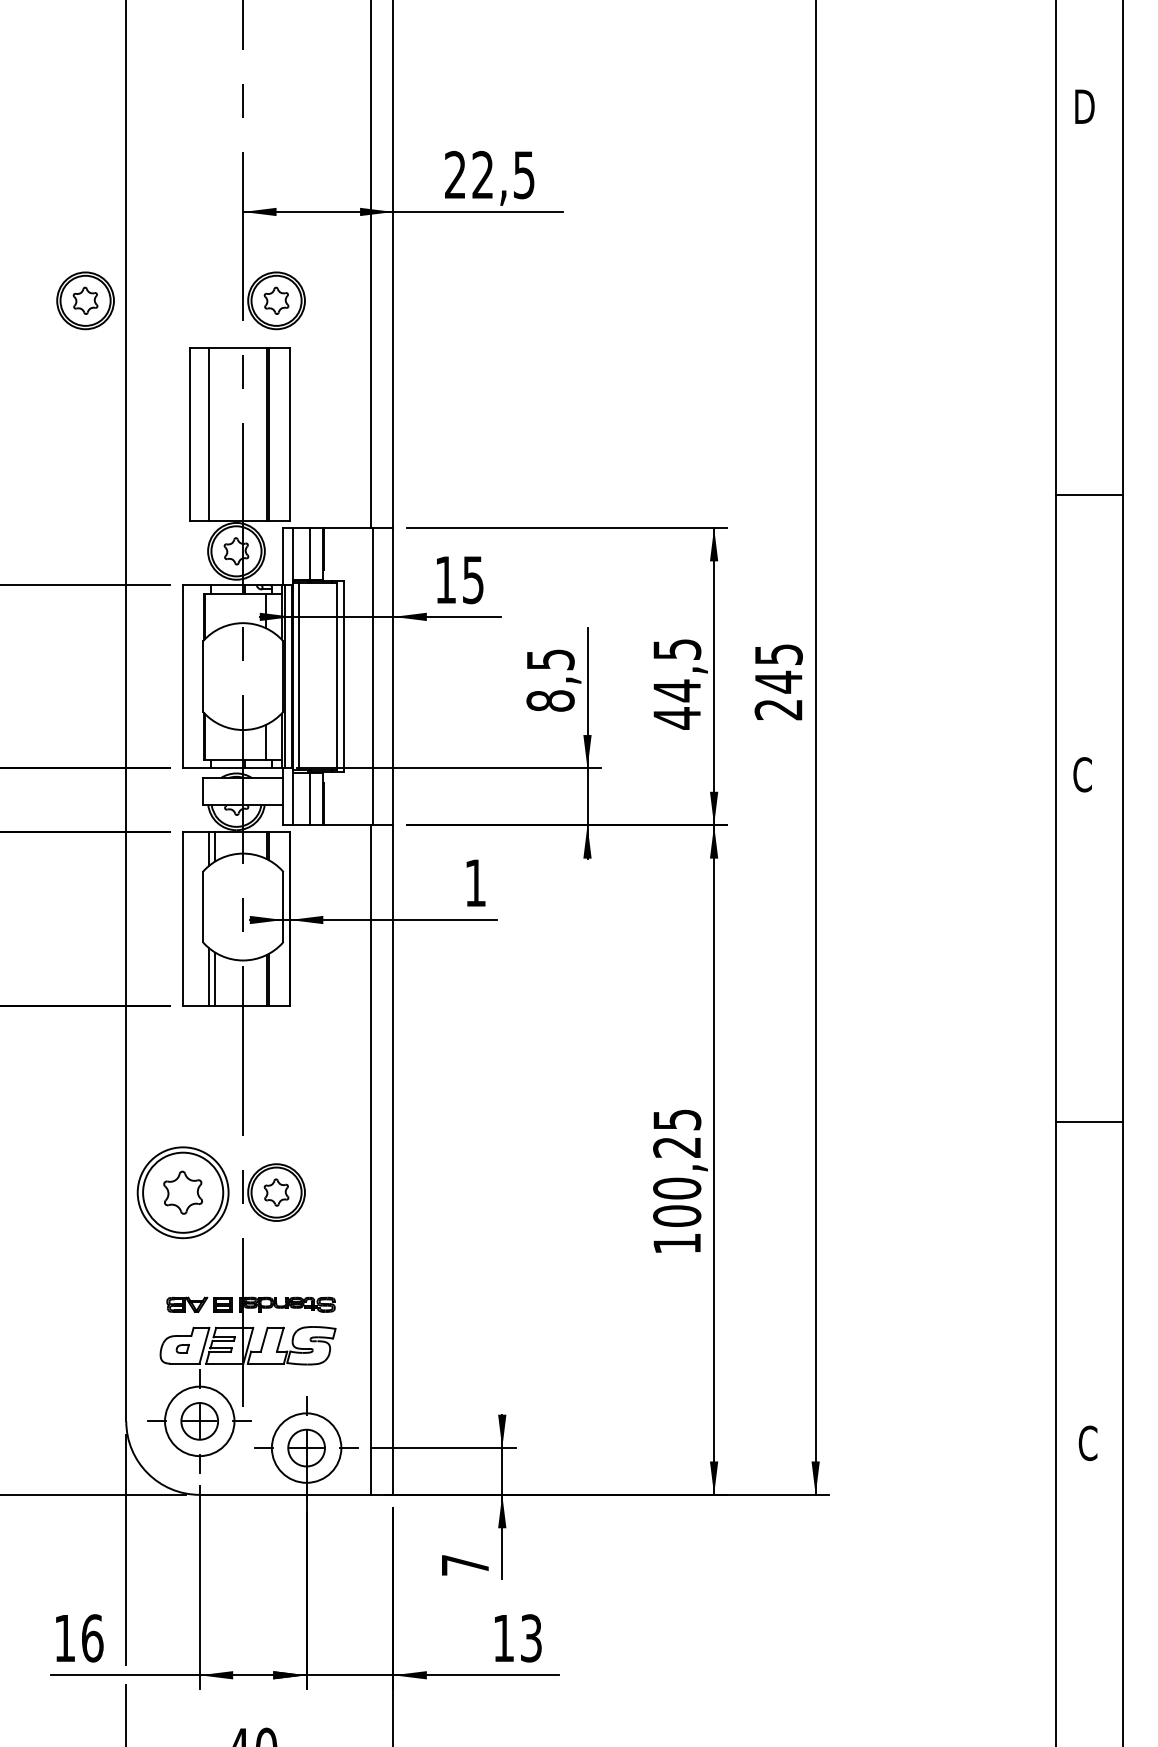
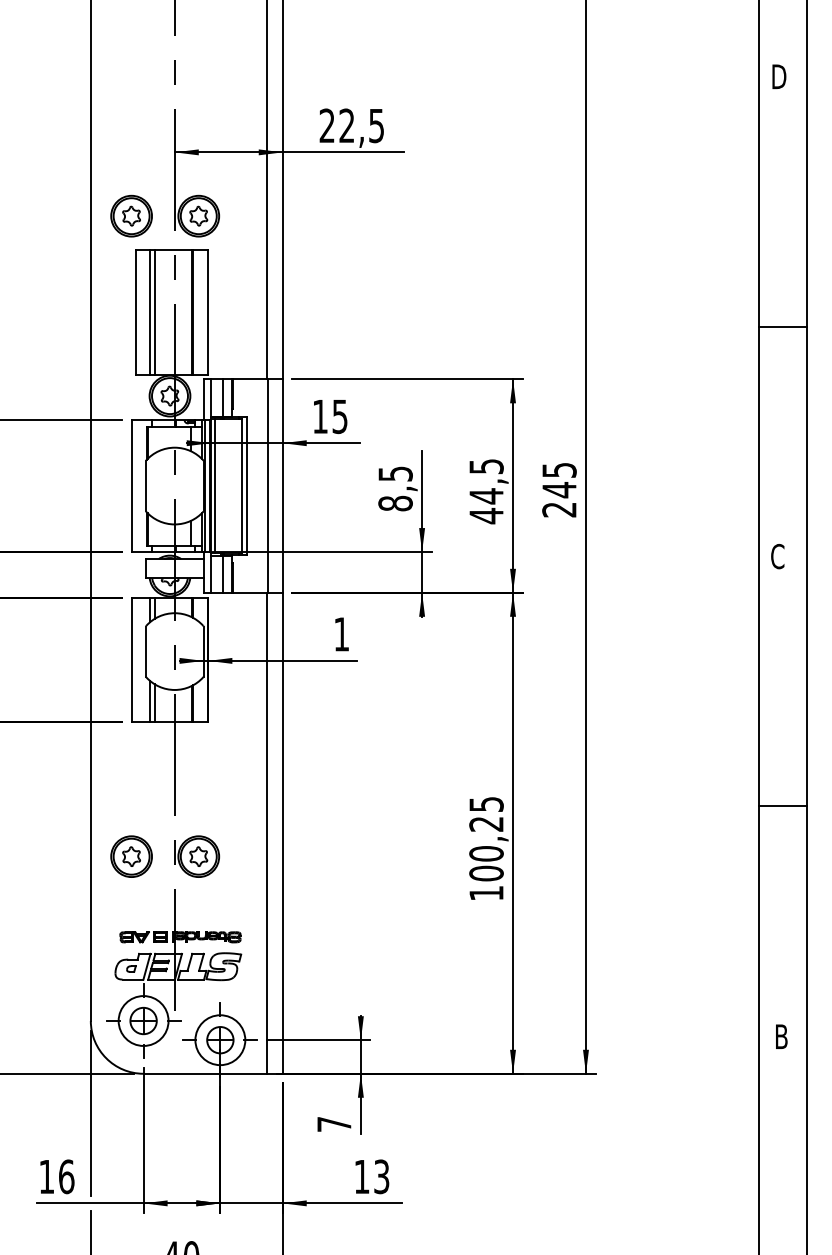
part: (85, 299) -> (131, 215), moved
line: (214, 433) -> (154, 311), added
line: (1089, 494) -> (782, 326), moved
part: (182, 1192) -> (131, 856), size x0.62
text: (1087, 1442) -> (781, 1036), C -> B

